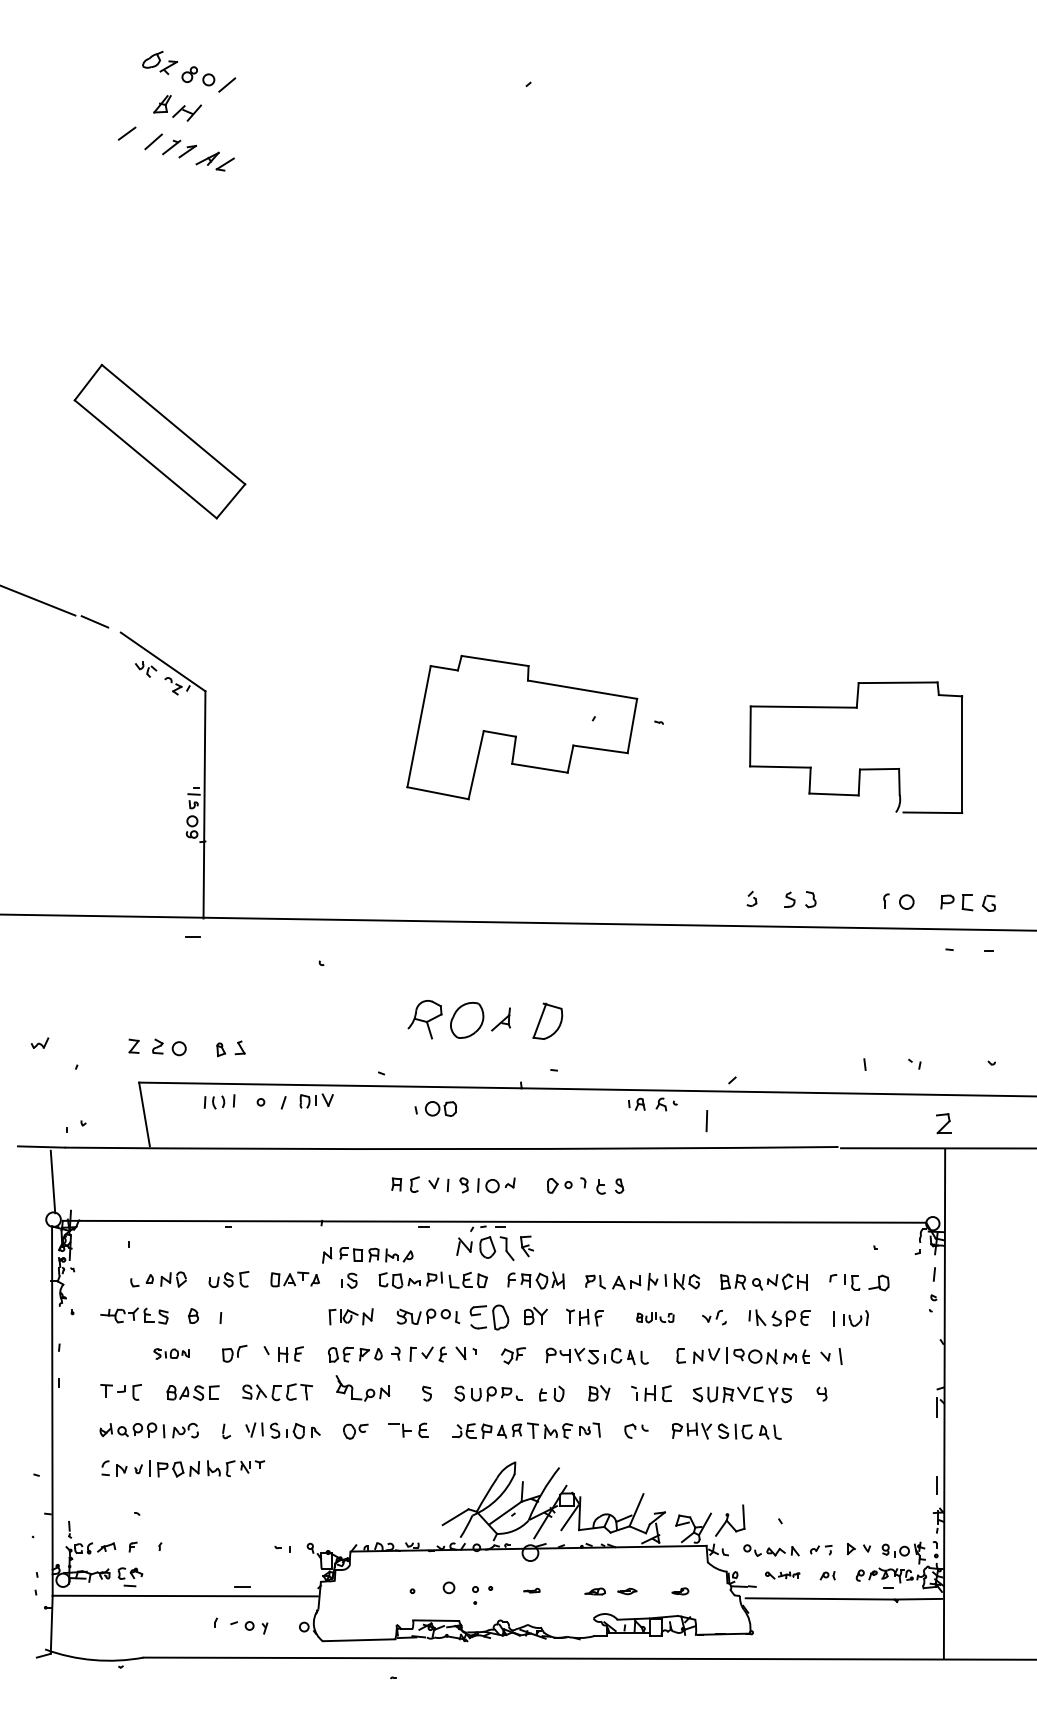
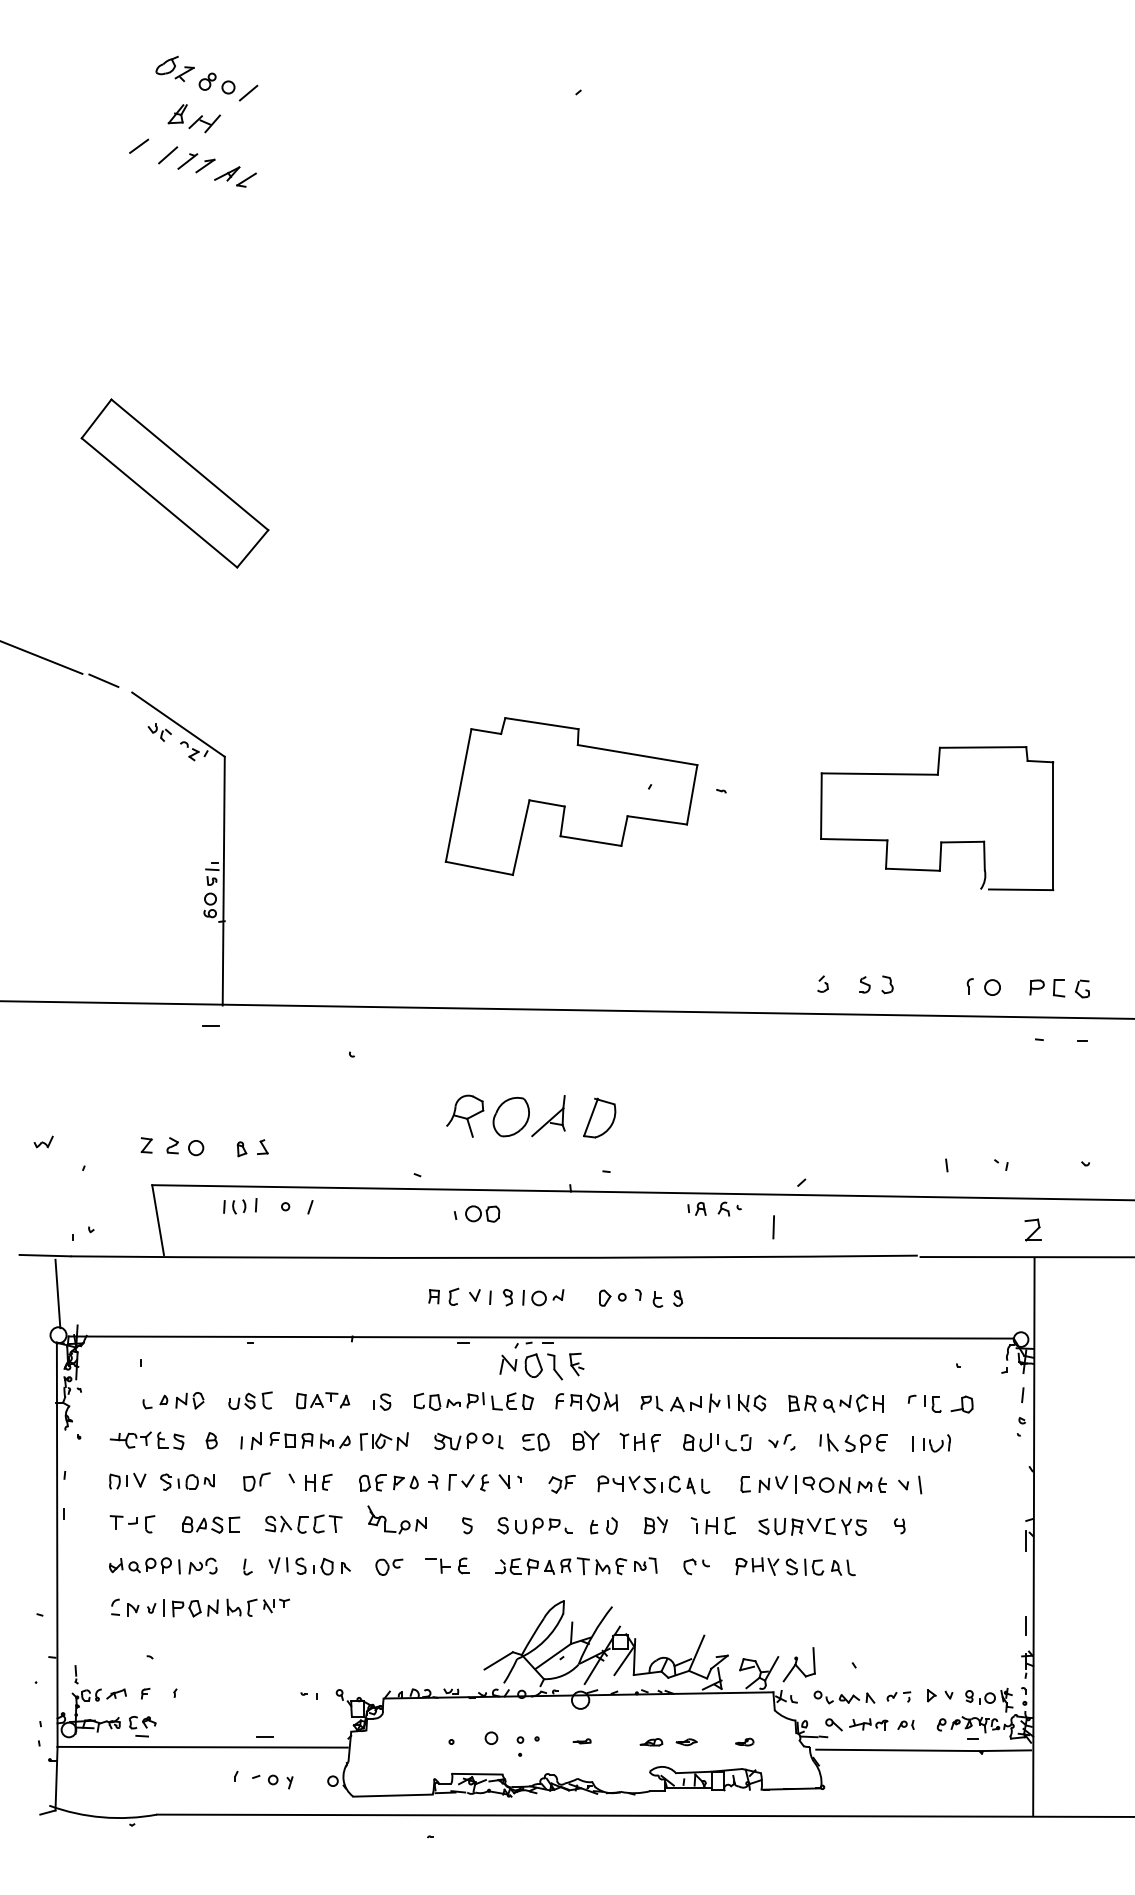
part: (500, 1019) -> (547, 1116), size x1.67
part: (316, 1100) -> (127, 1480), moved
part: (367, 1255) -> (300, 1441), moved
part: (489, 1317) -> (535, 1442), size x0.62
part: (655, 1317) -> (717, 1442), size x1.67
part: (171, 1353) -> (187, 1481), size x1.43
part: (782, 1575) -> (856, 1724), size x1.67

